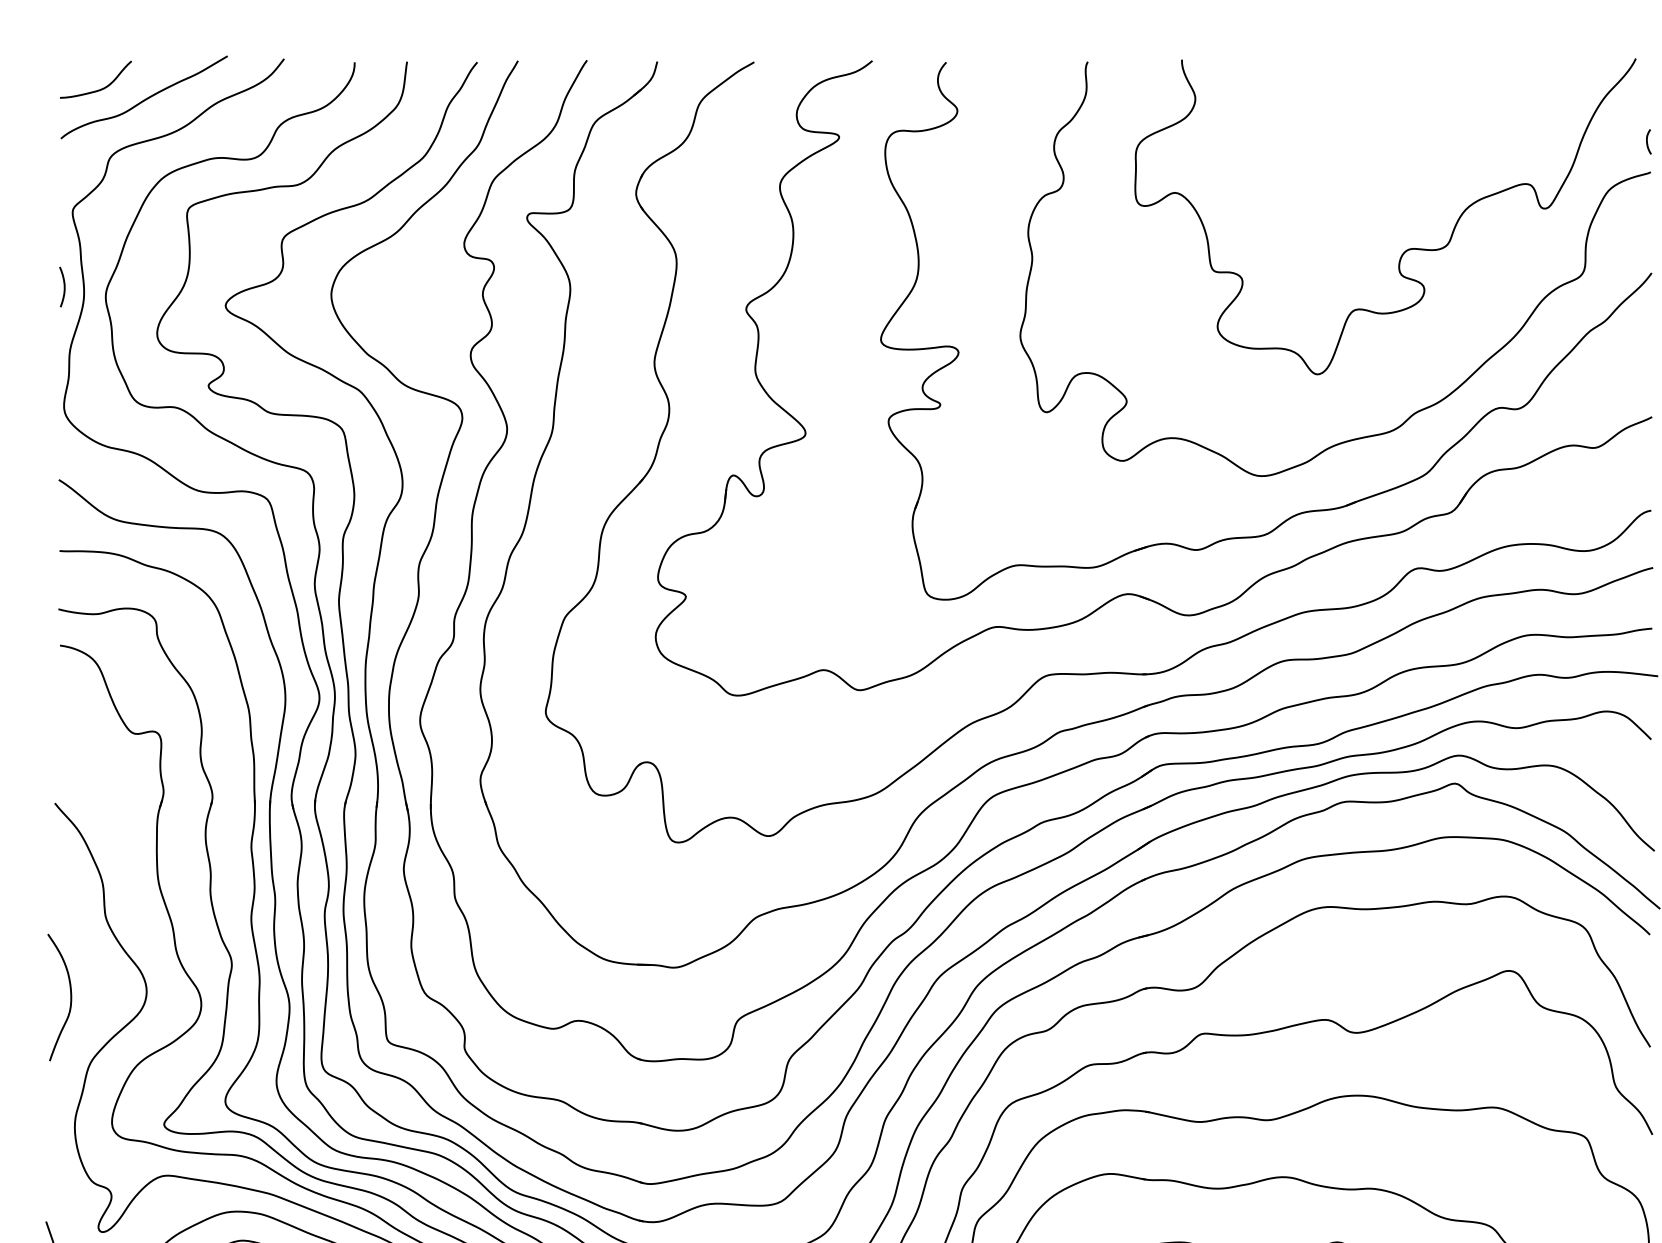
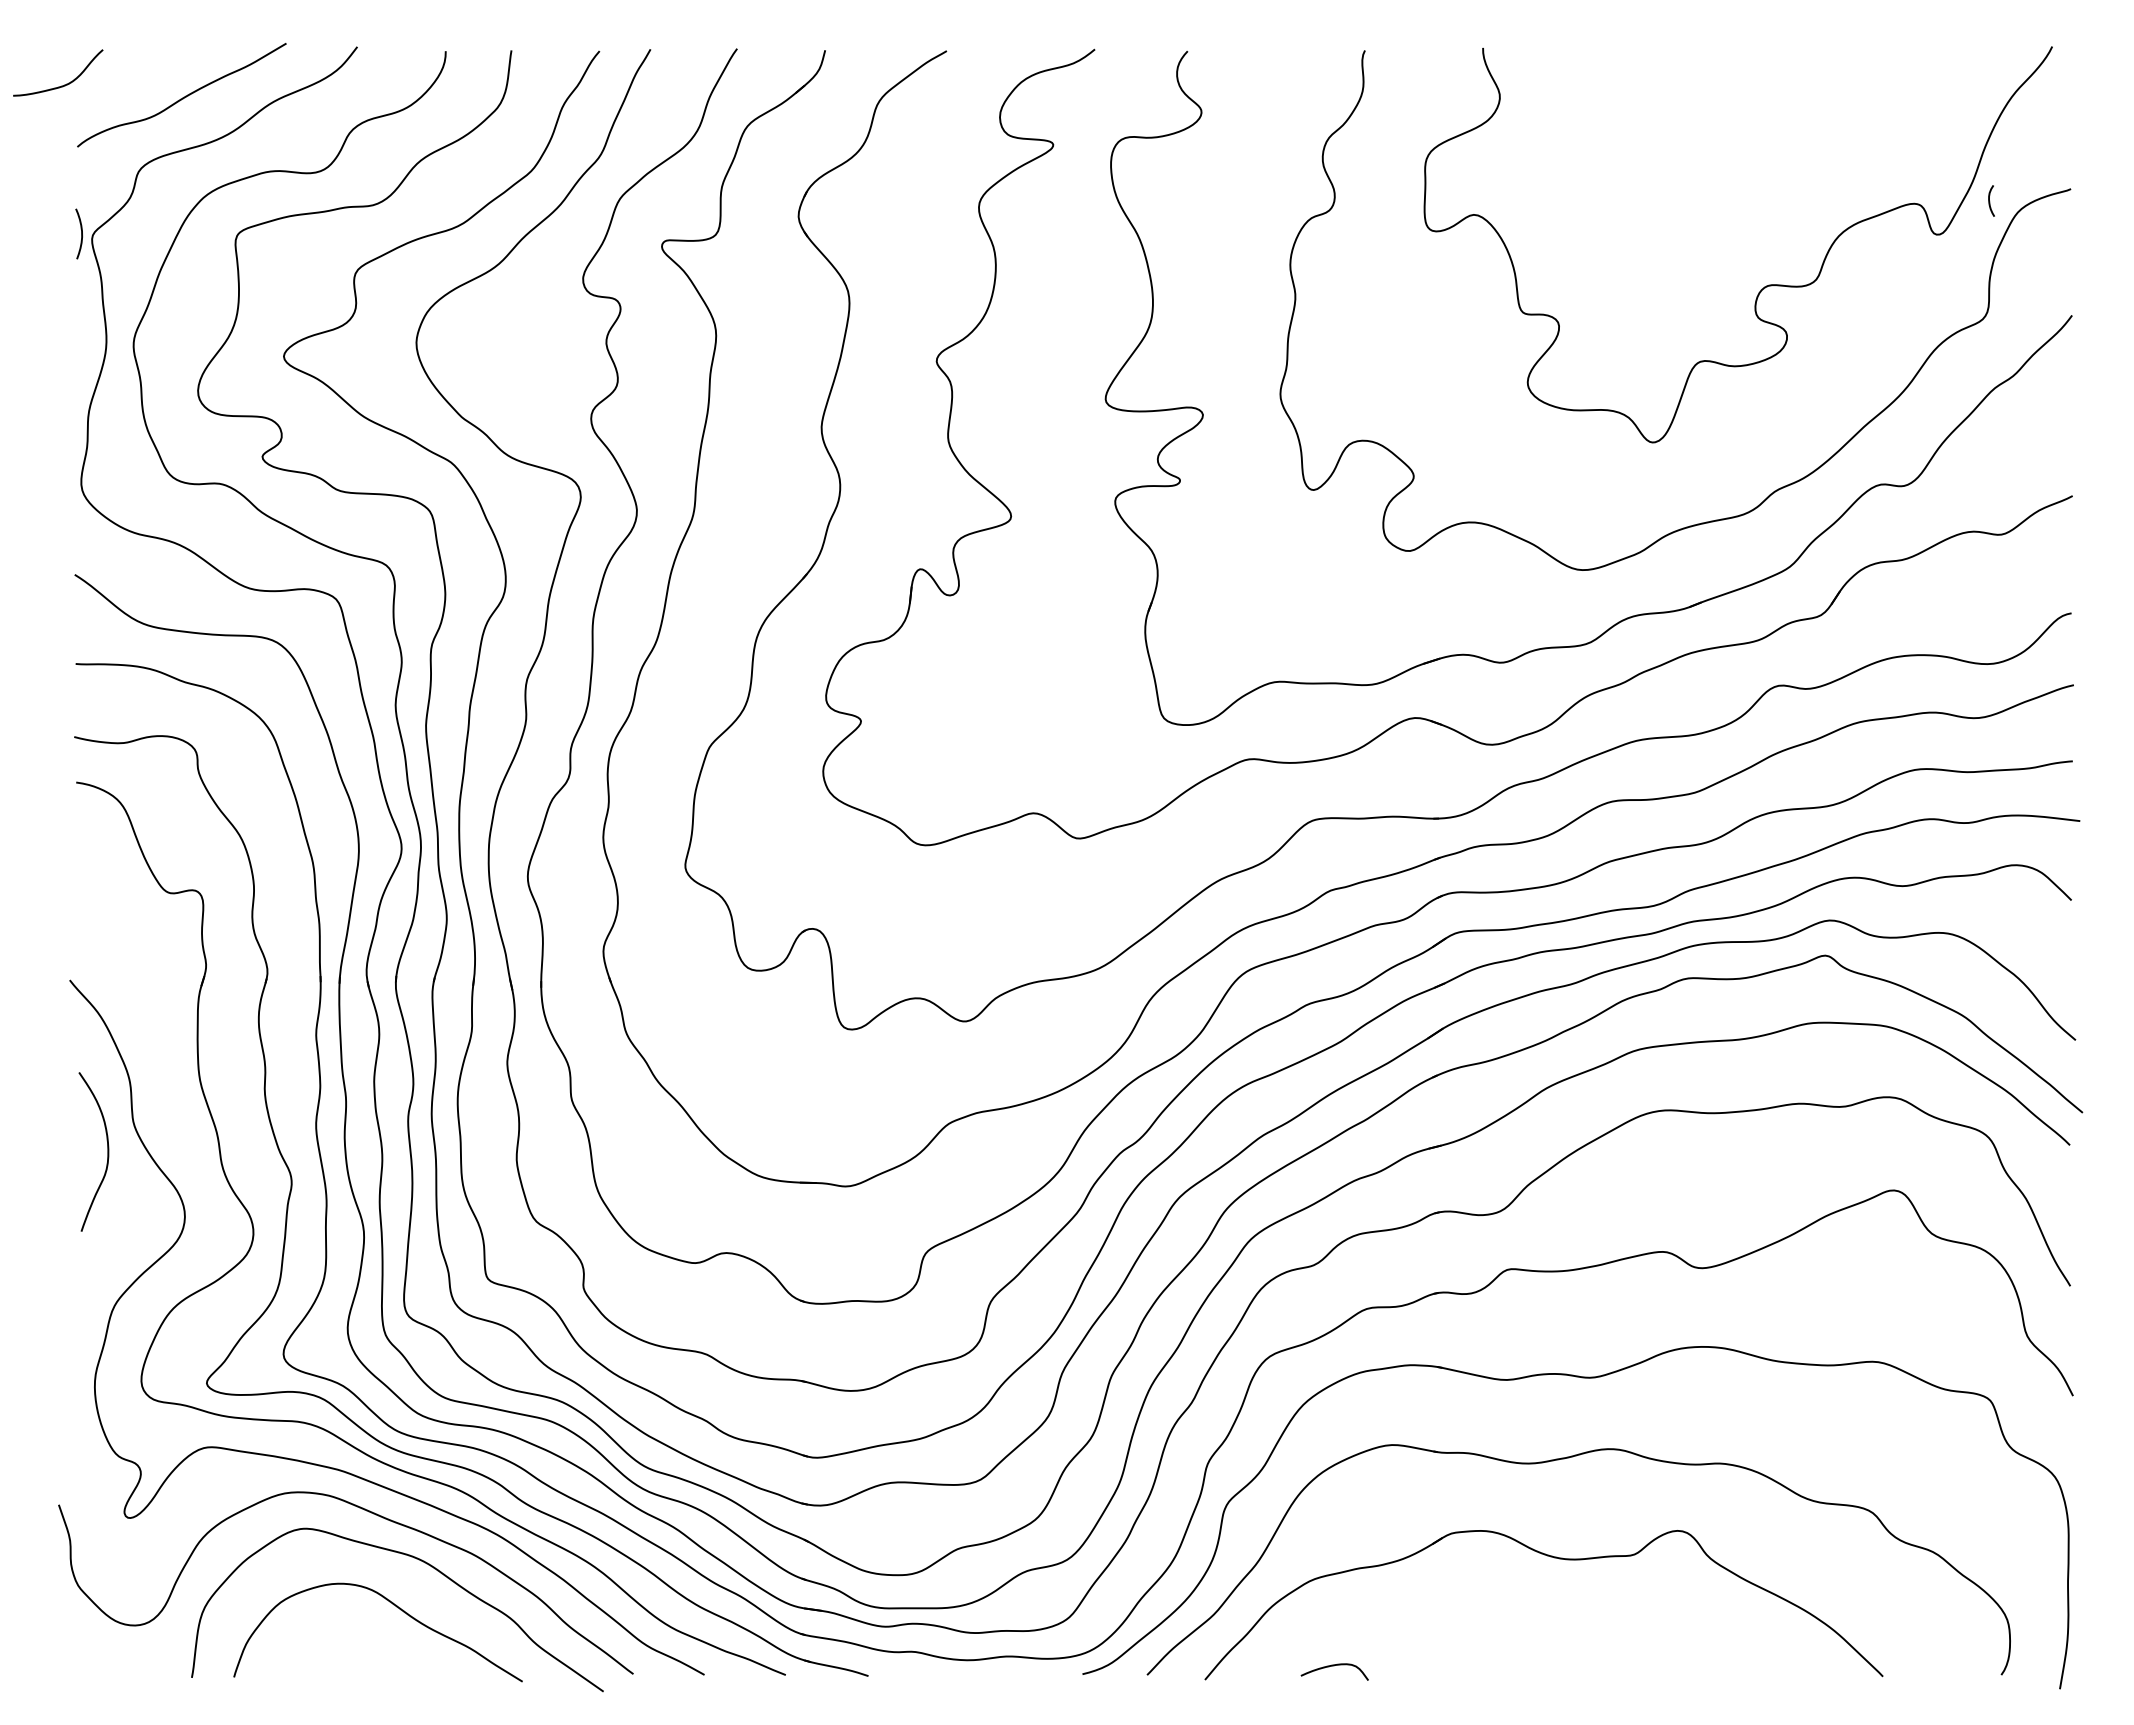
curve: (98, 89) -> (61, 85), moved
curve: (1648, 142) -> (1990, 201), moved
curve: (64, 286) -> (81, 233), moved
curve: (70, 997) -> (107, 1151), moved

